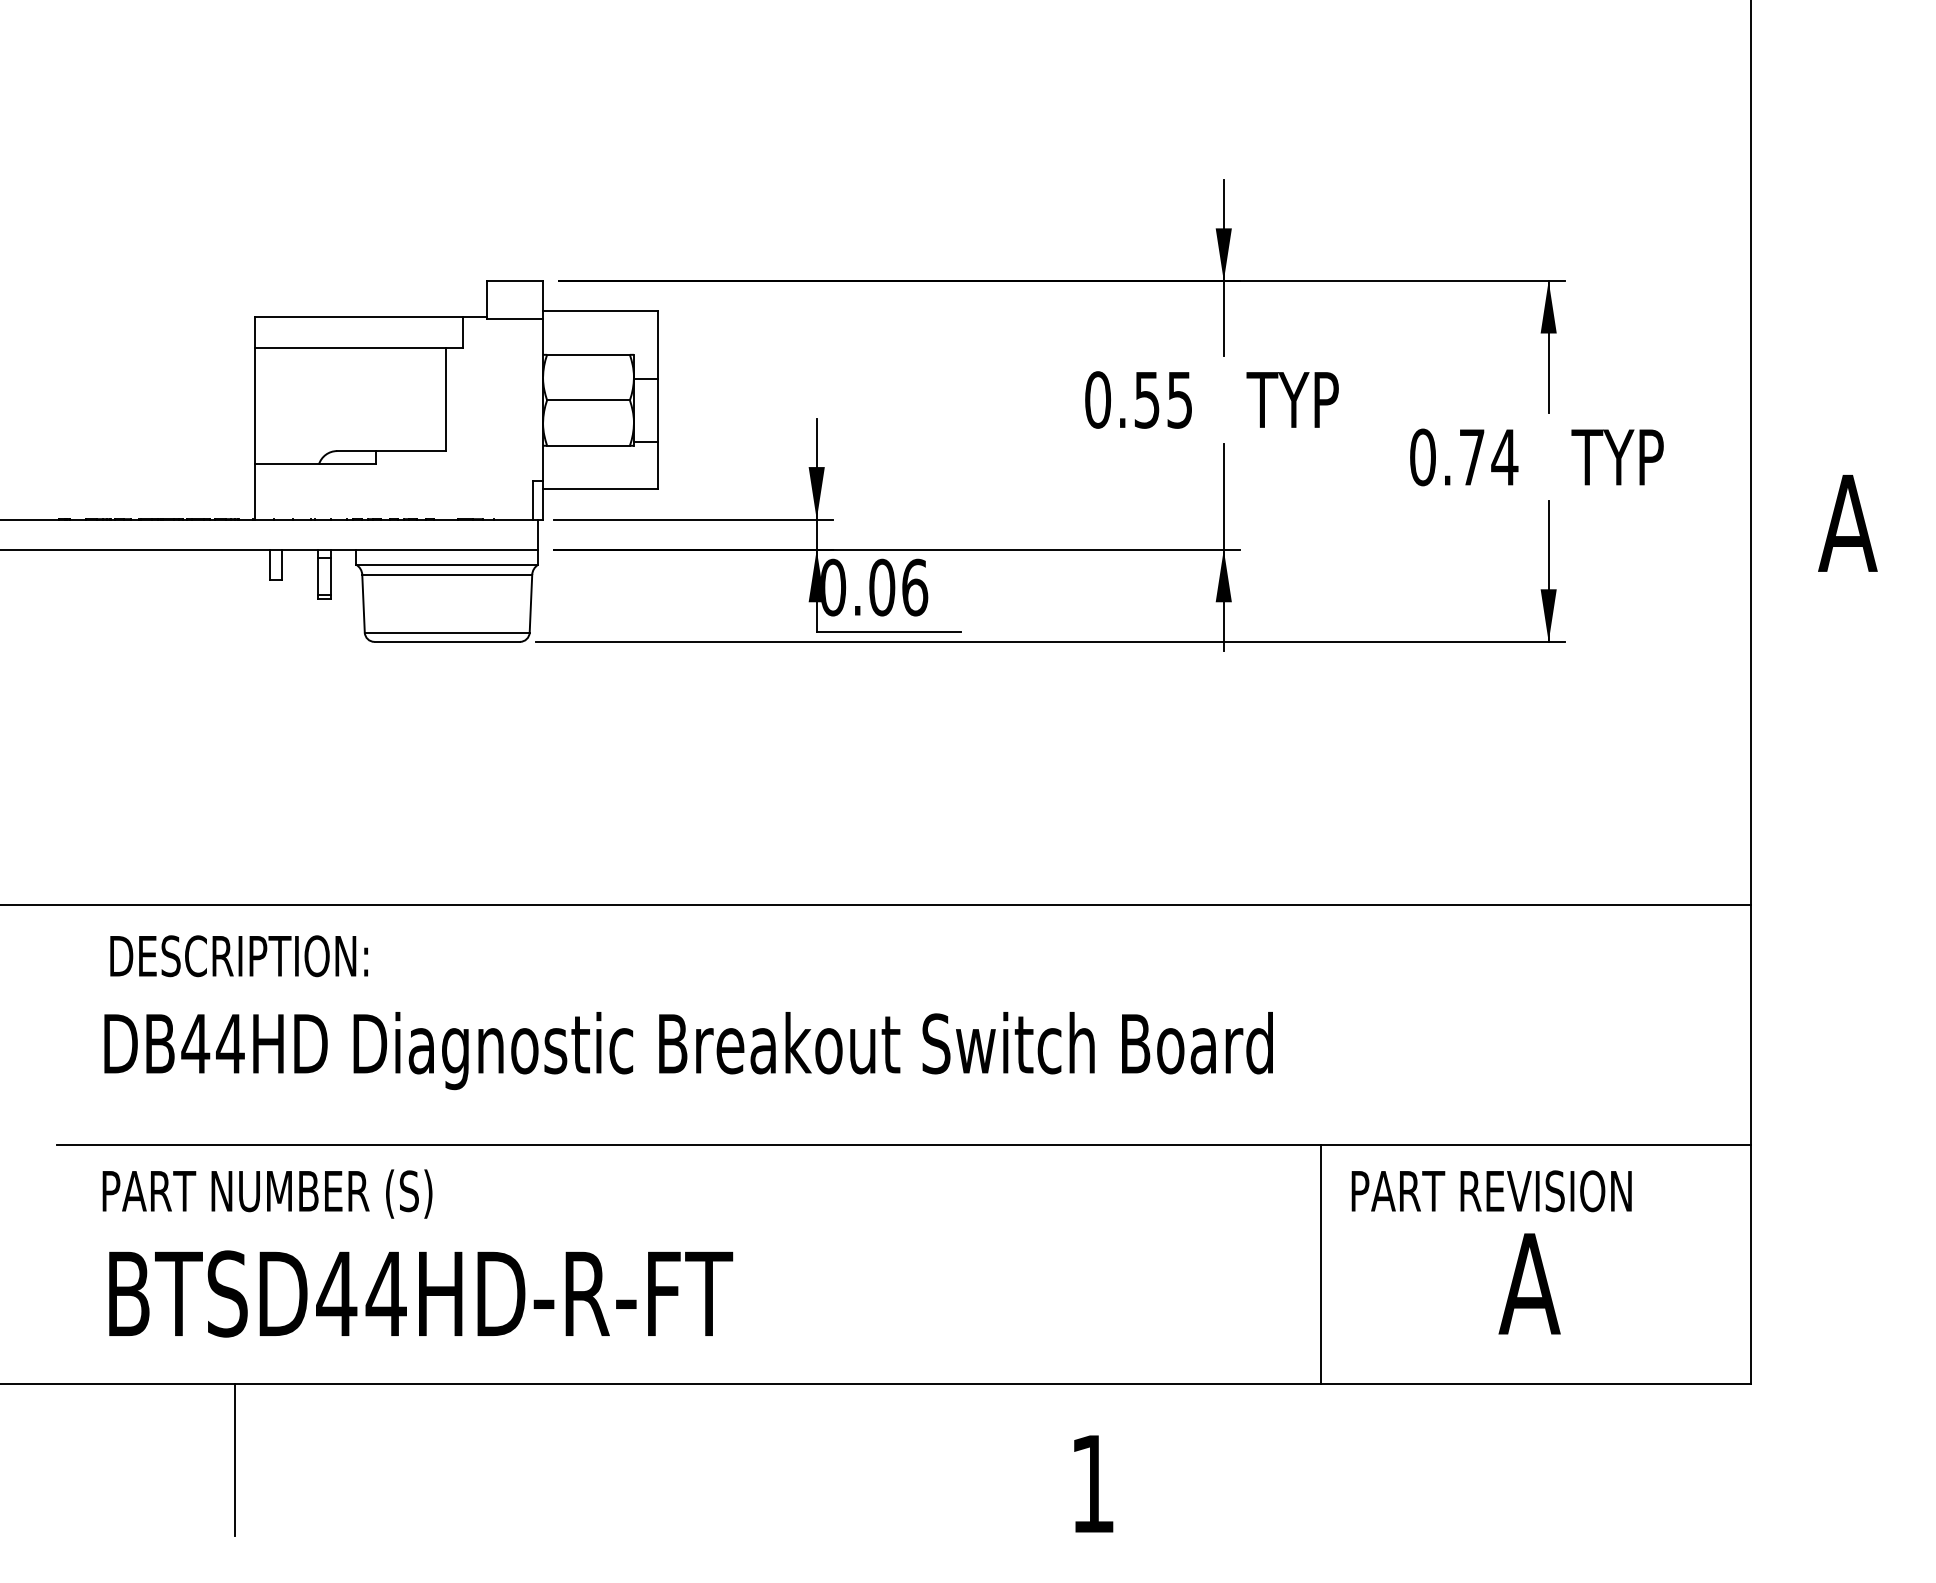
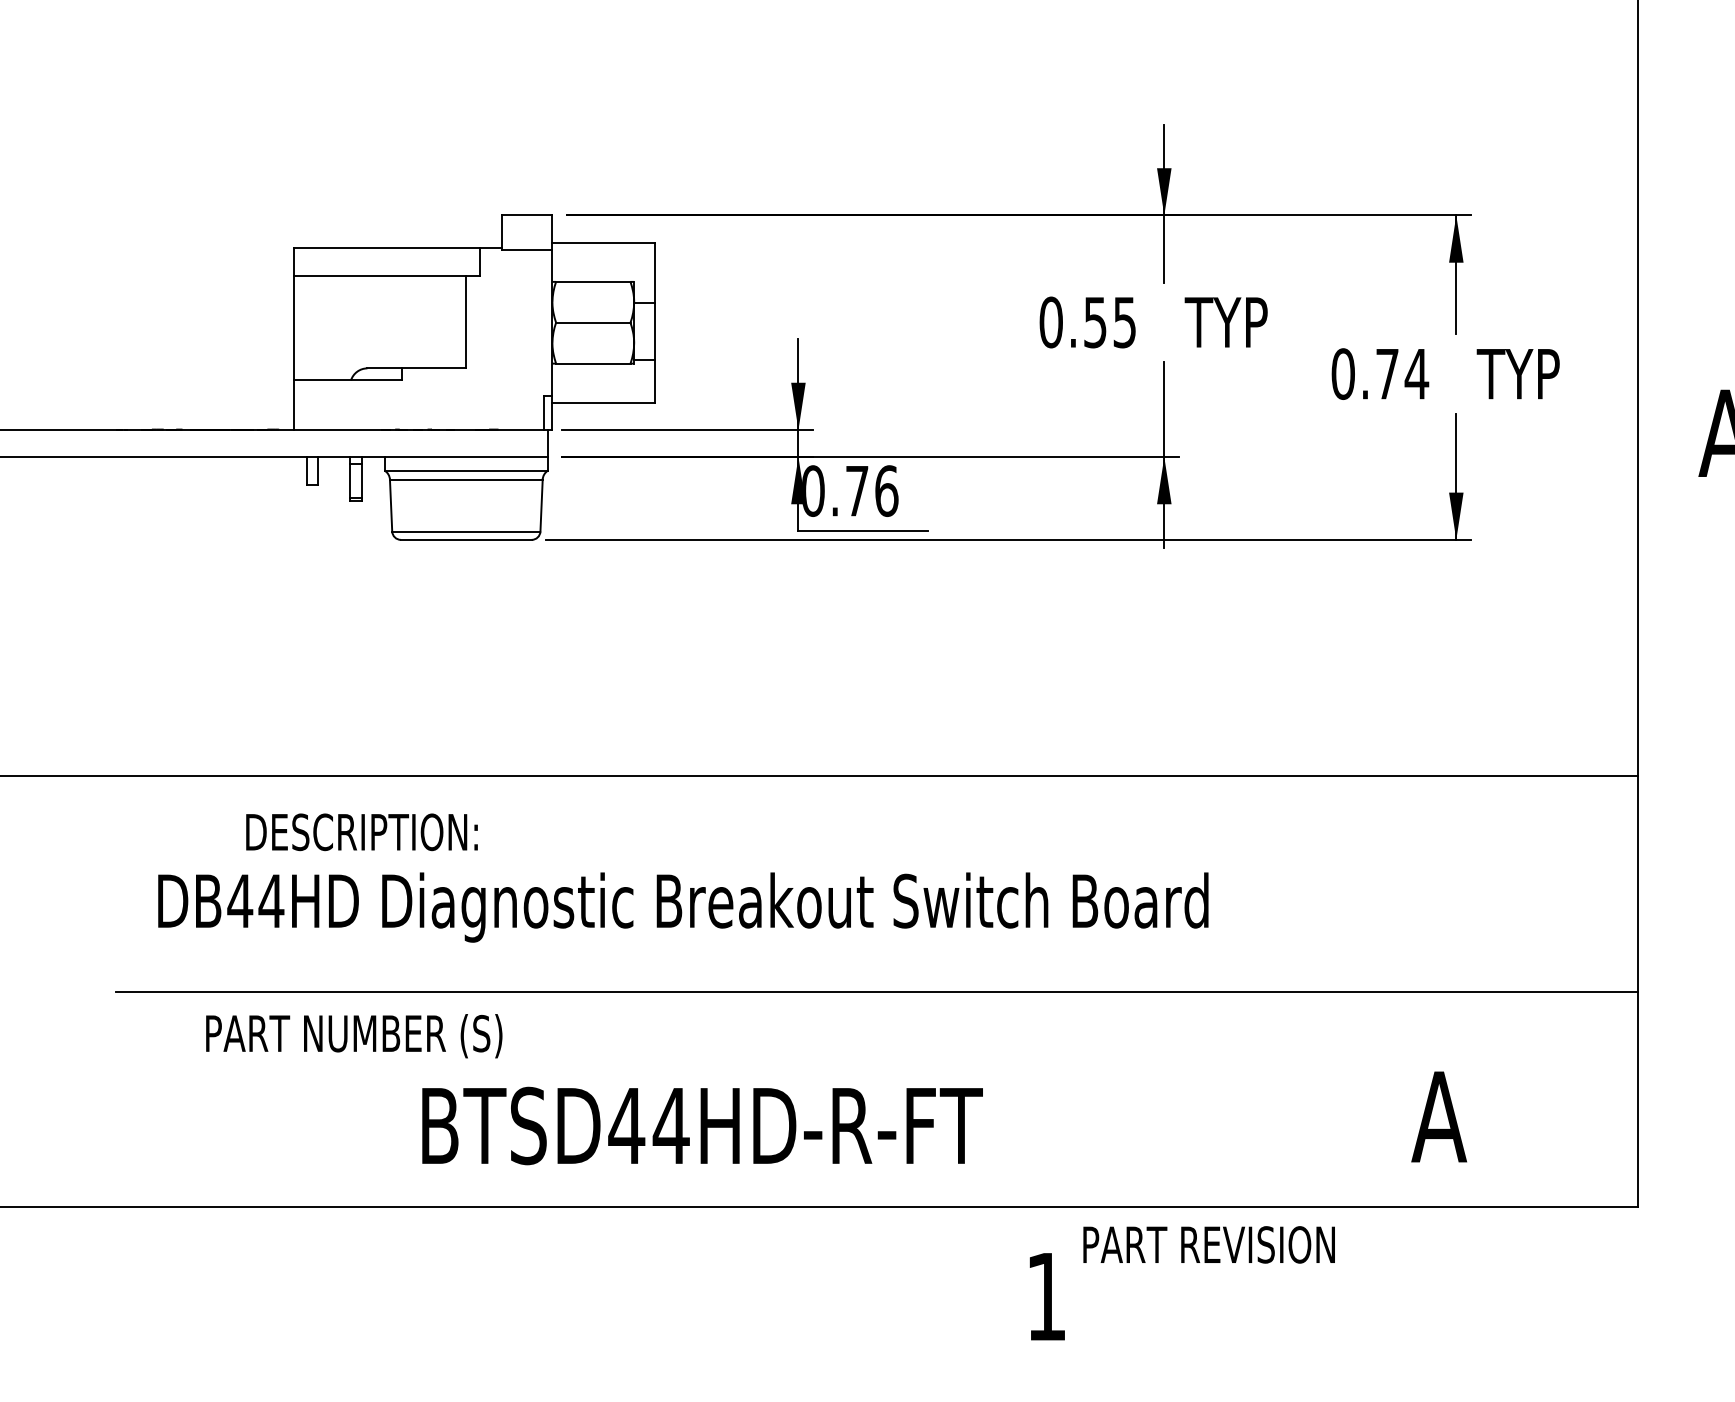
text: (882, 587) -> (857, 491), 0.06 -> 0.76
text: (238, 956) -> (361, 832), moved
text: (1491, 1191) -> (1208, 1245), moved
text: (267, 1193) -> (354, 1035), moved
line: (1320, 1263) -> (1251, 1098), removed
text: (421, 1293) -> (702, 1125), moved
line: (235, 1459) -> (276, 1274), removed

